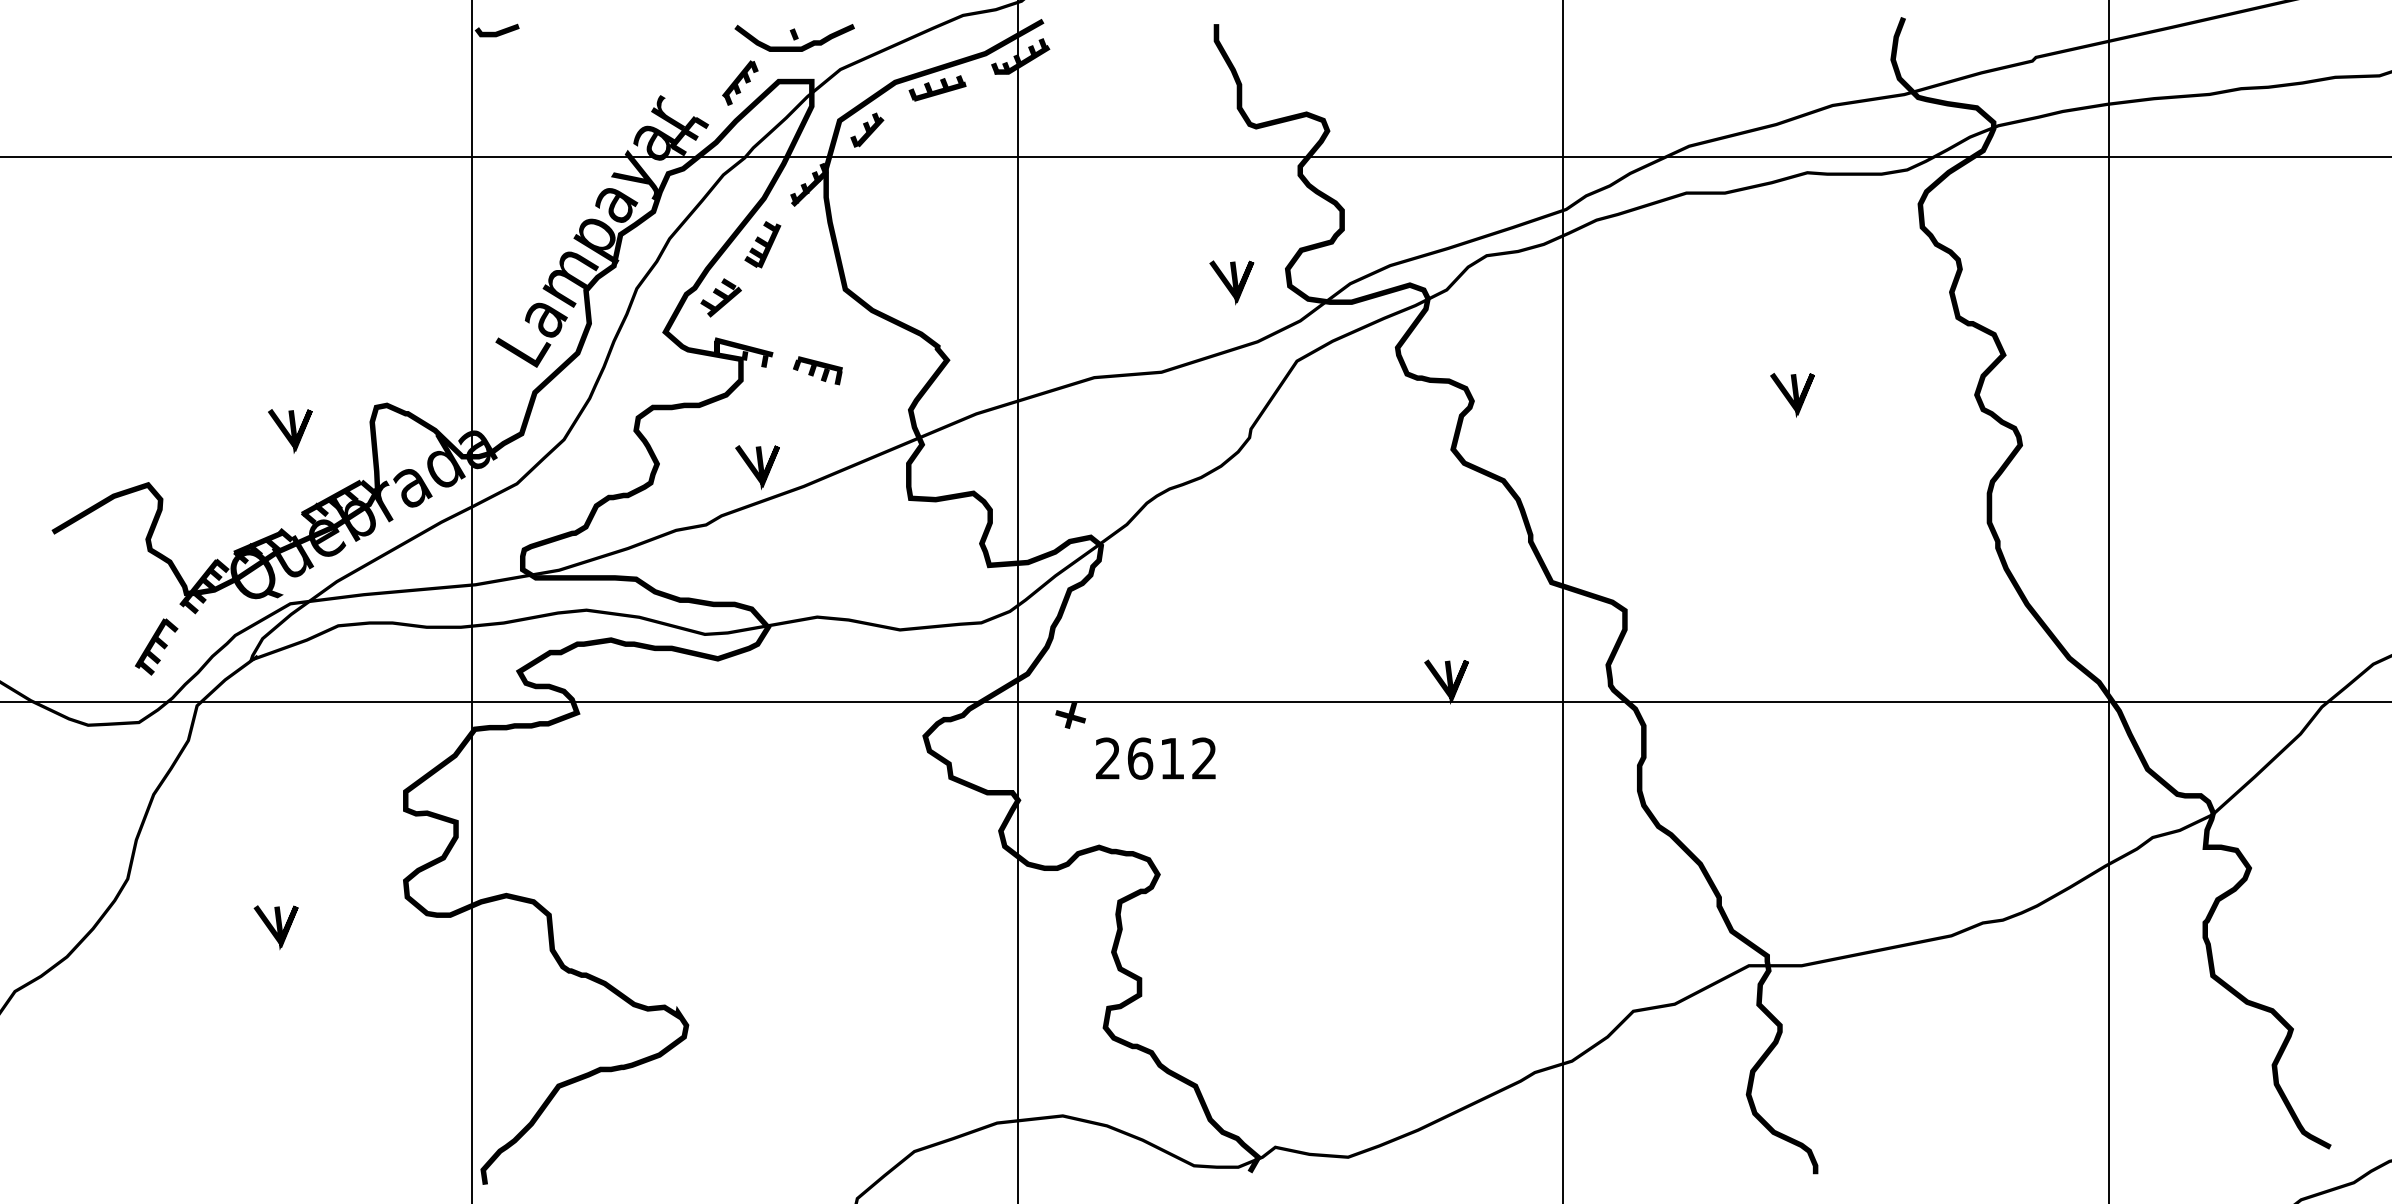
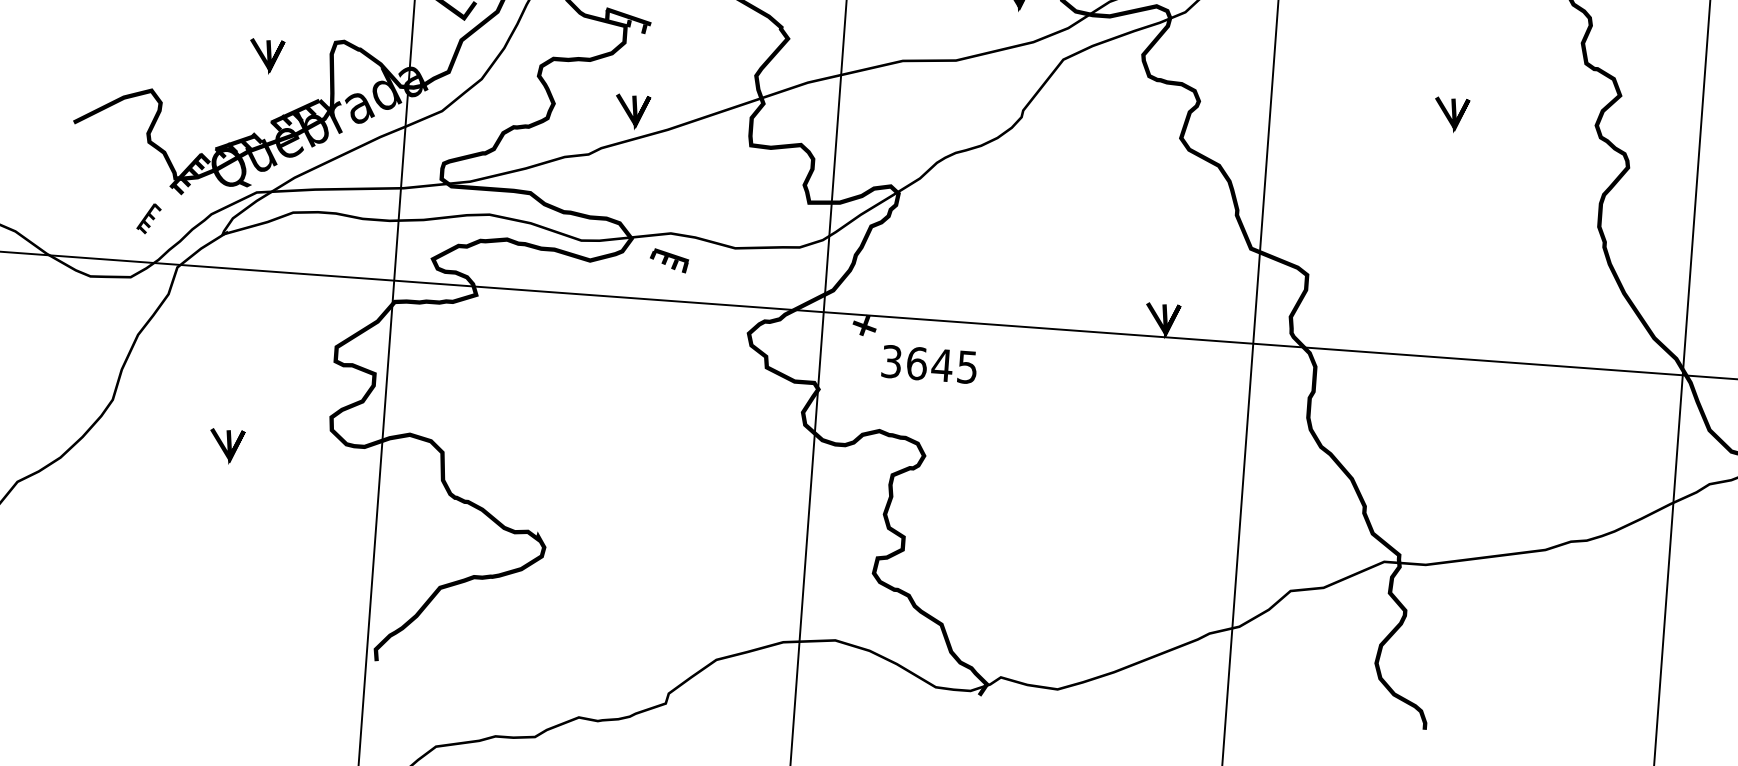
part: (817, 370) -> (669, 260), moved
part: (156, 646) -> (148, 218), size x0.7
text: (1156, 758) -> (929, 364), 2612 -> 3645

